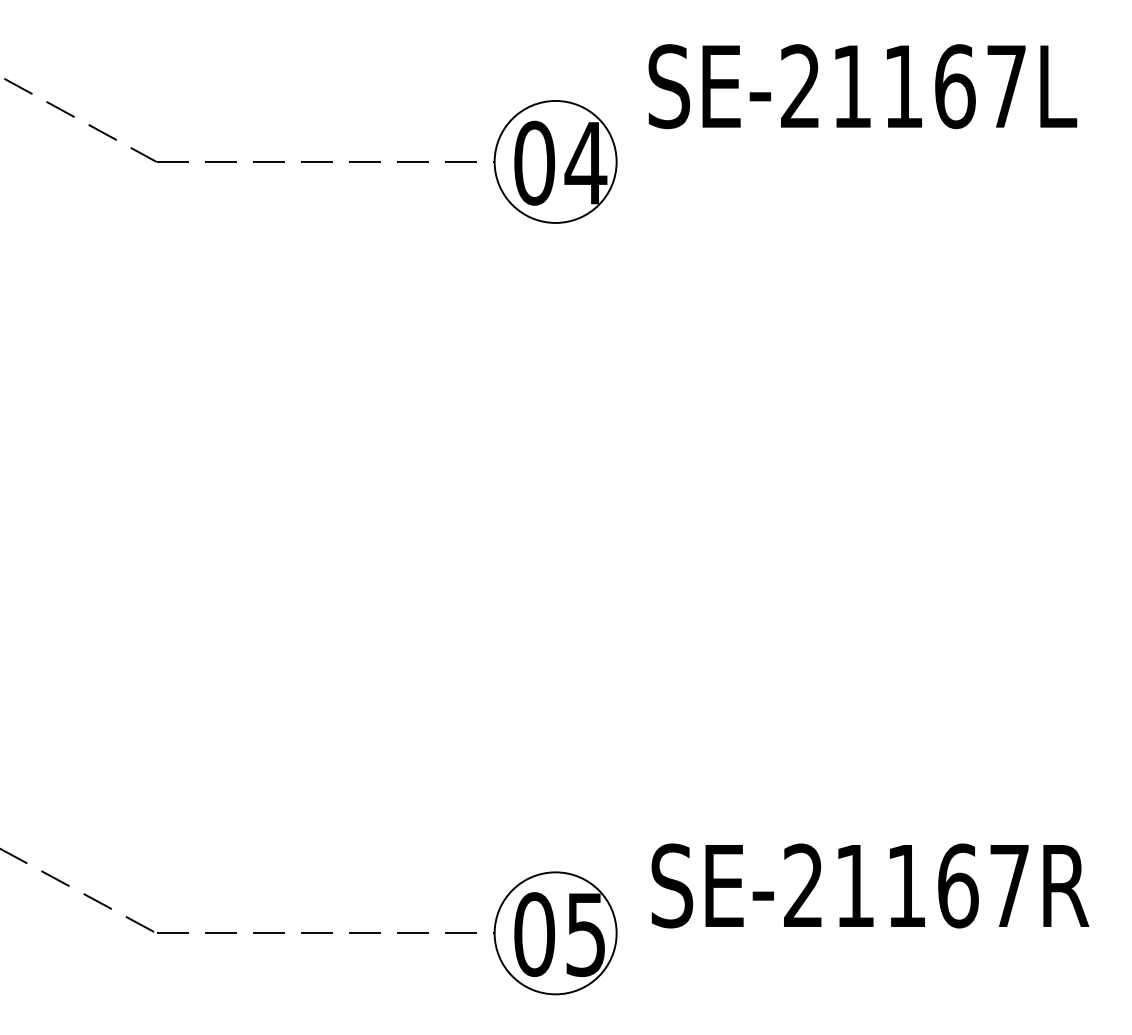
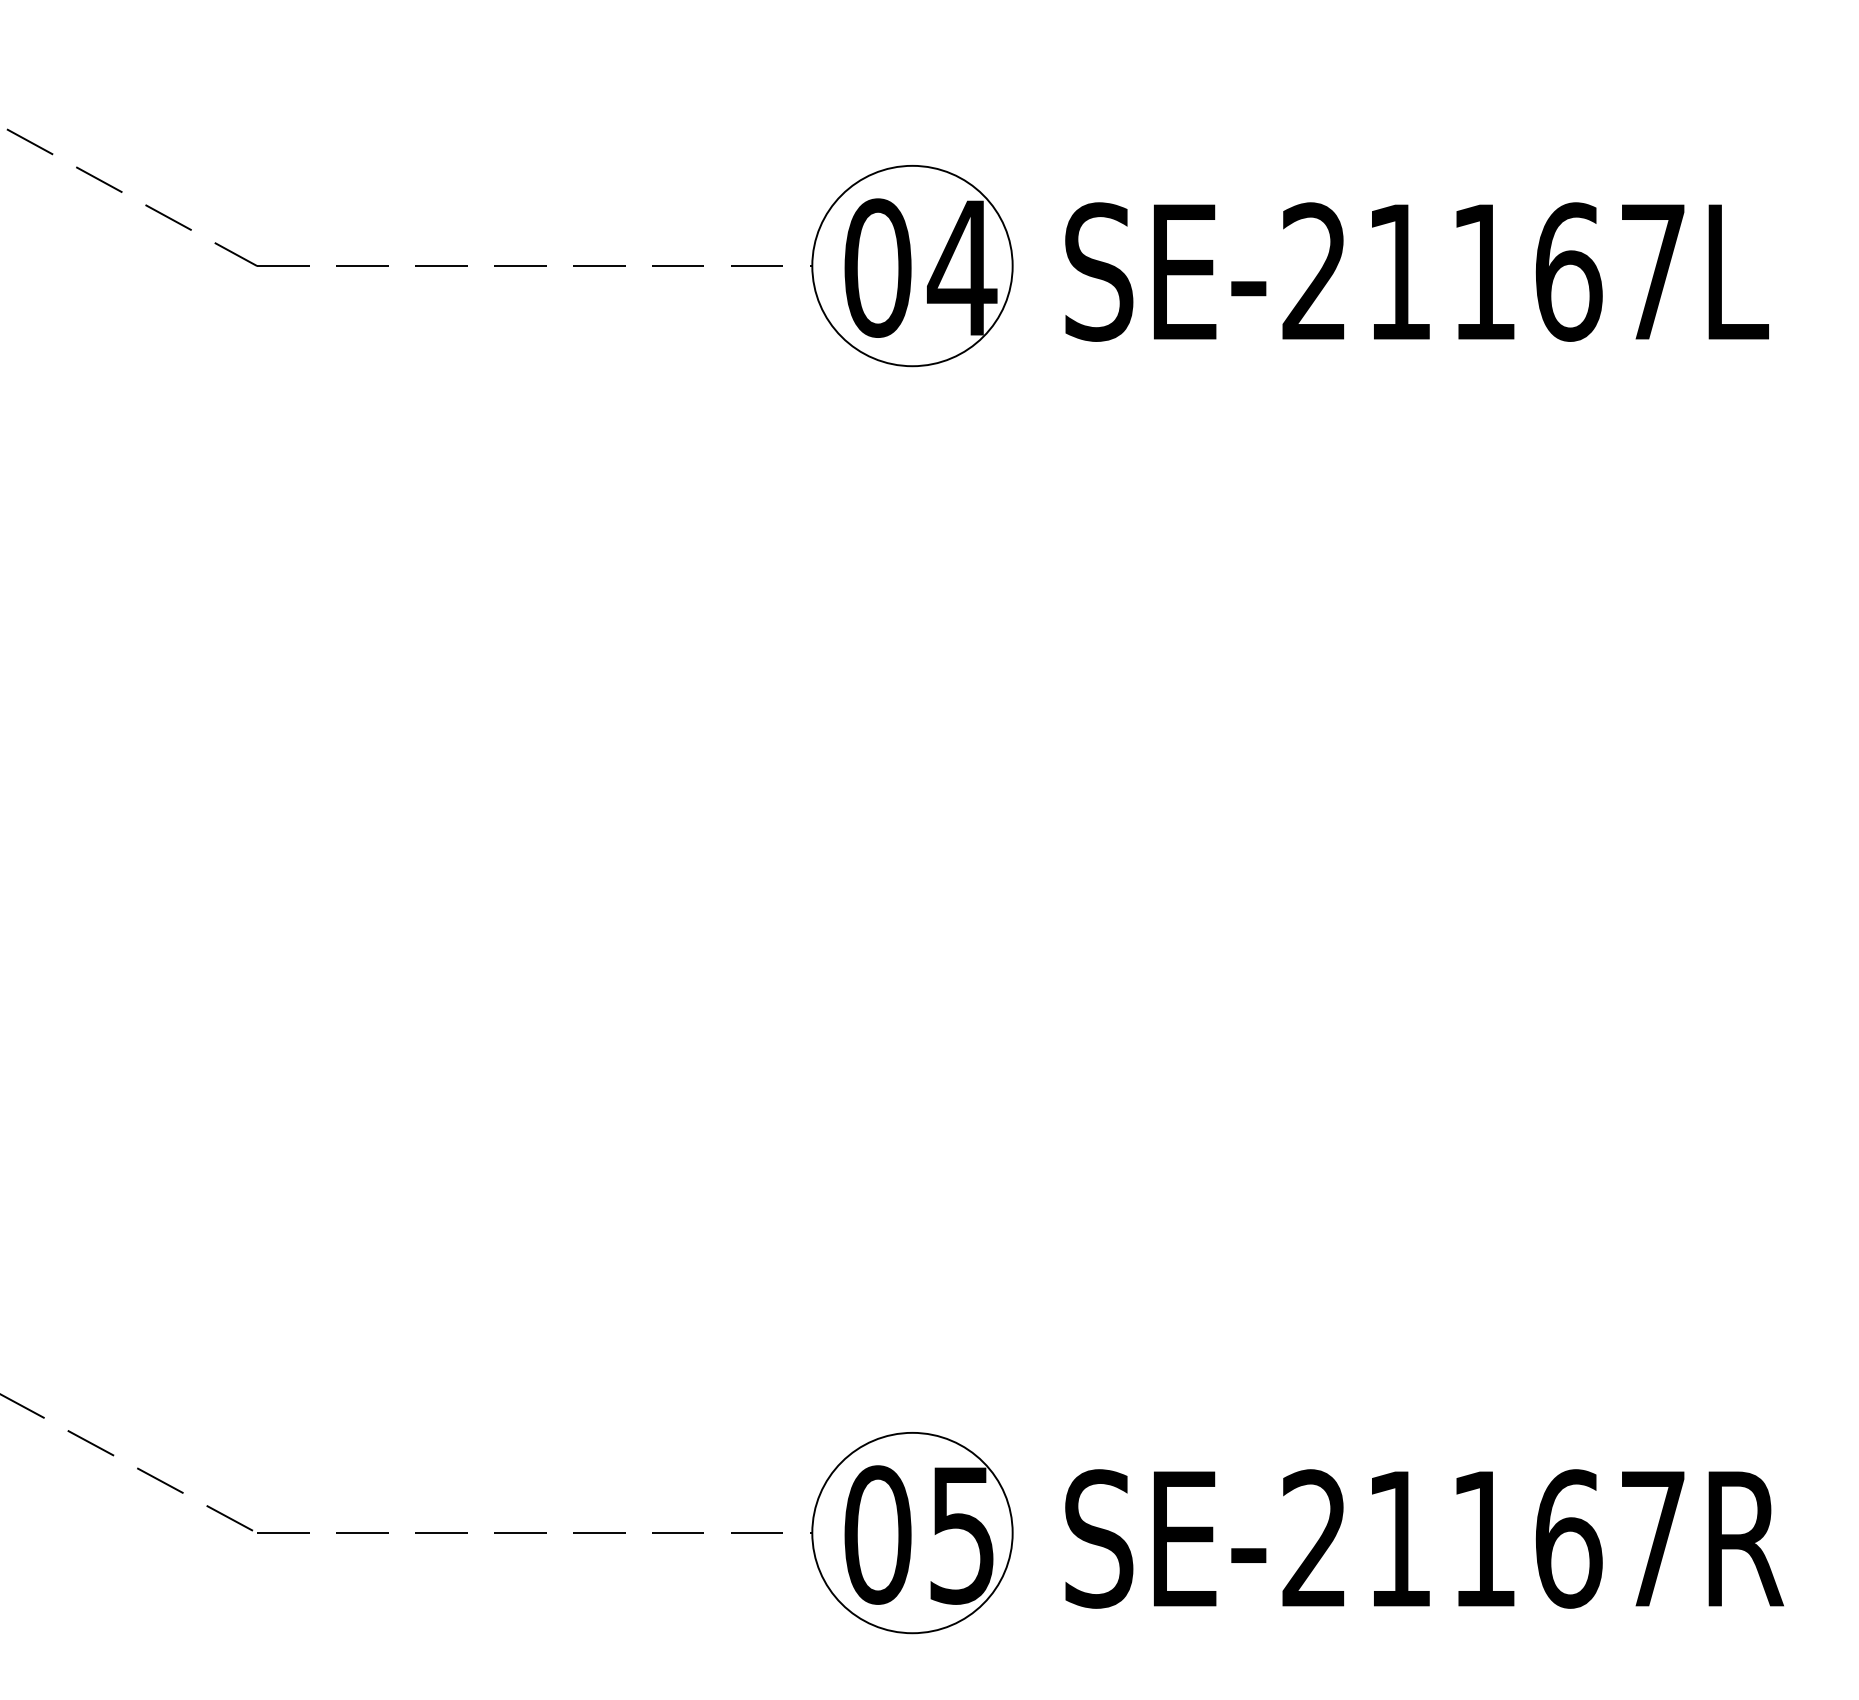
text: (862, 86) -> (1416, 271), moved
text: (870, 885) -> (1424, 1538), moved

